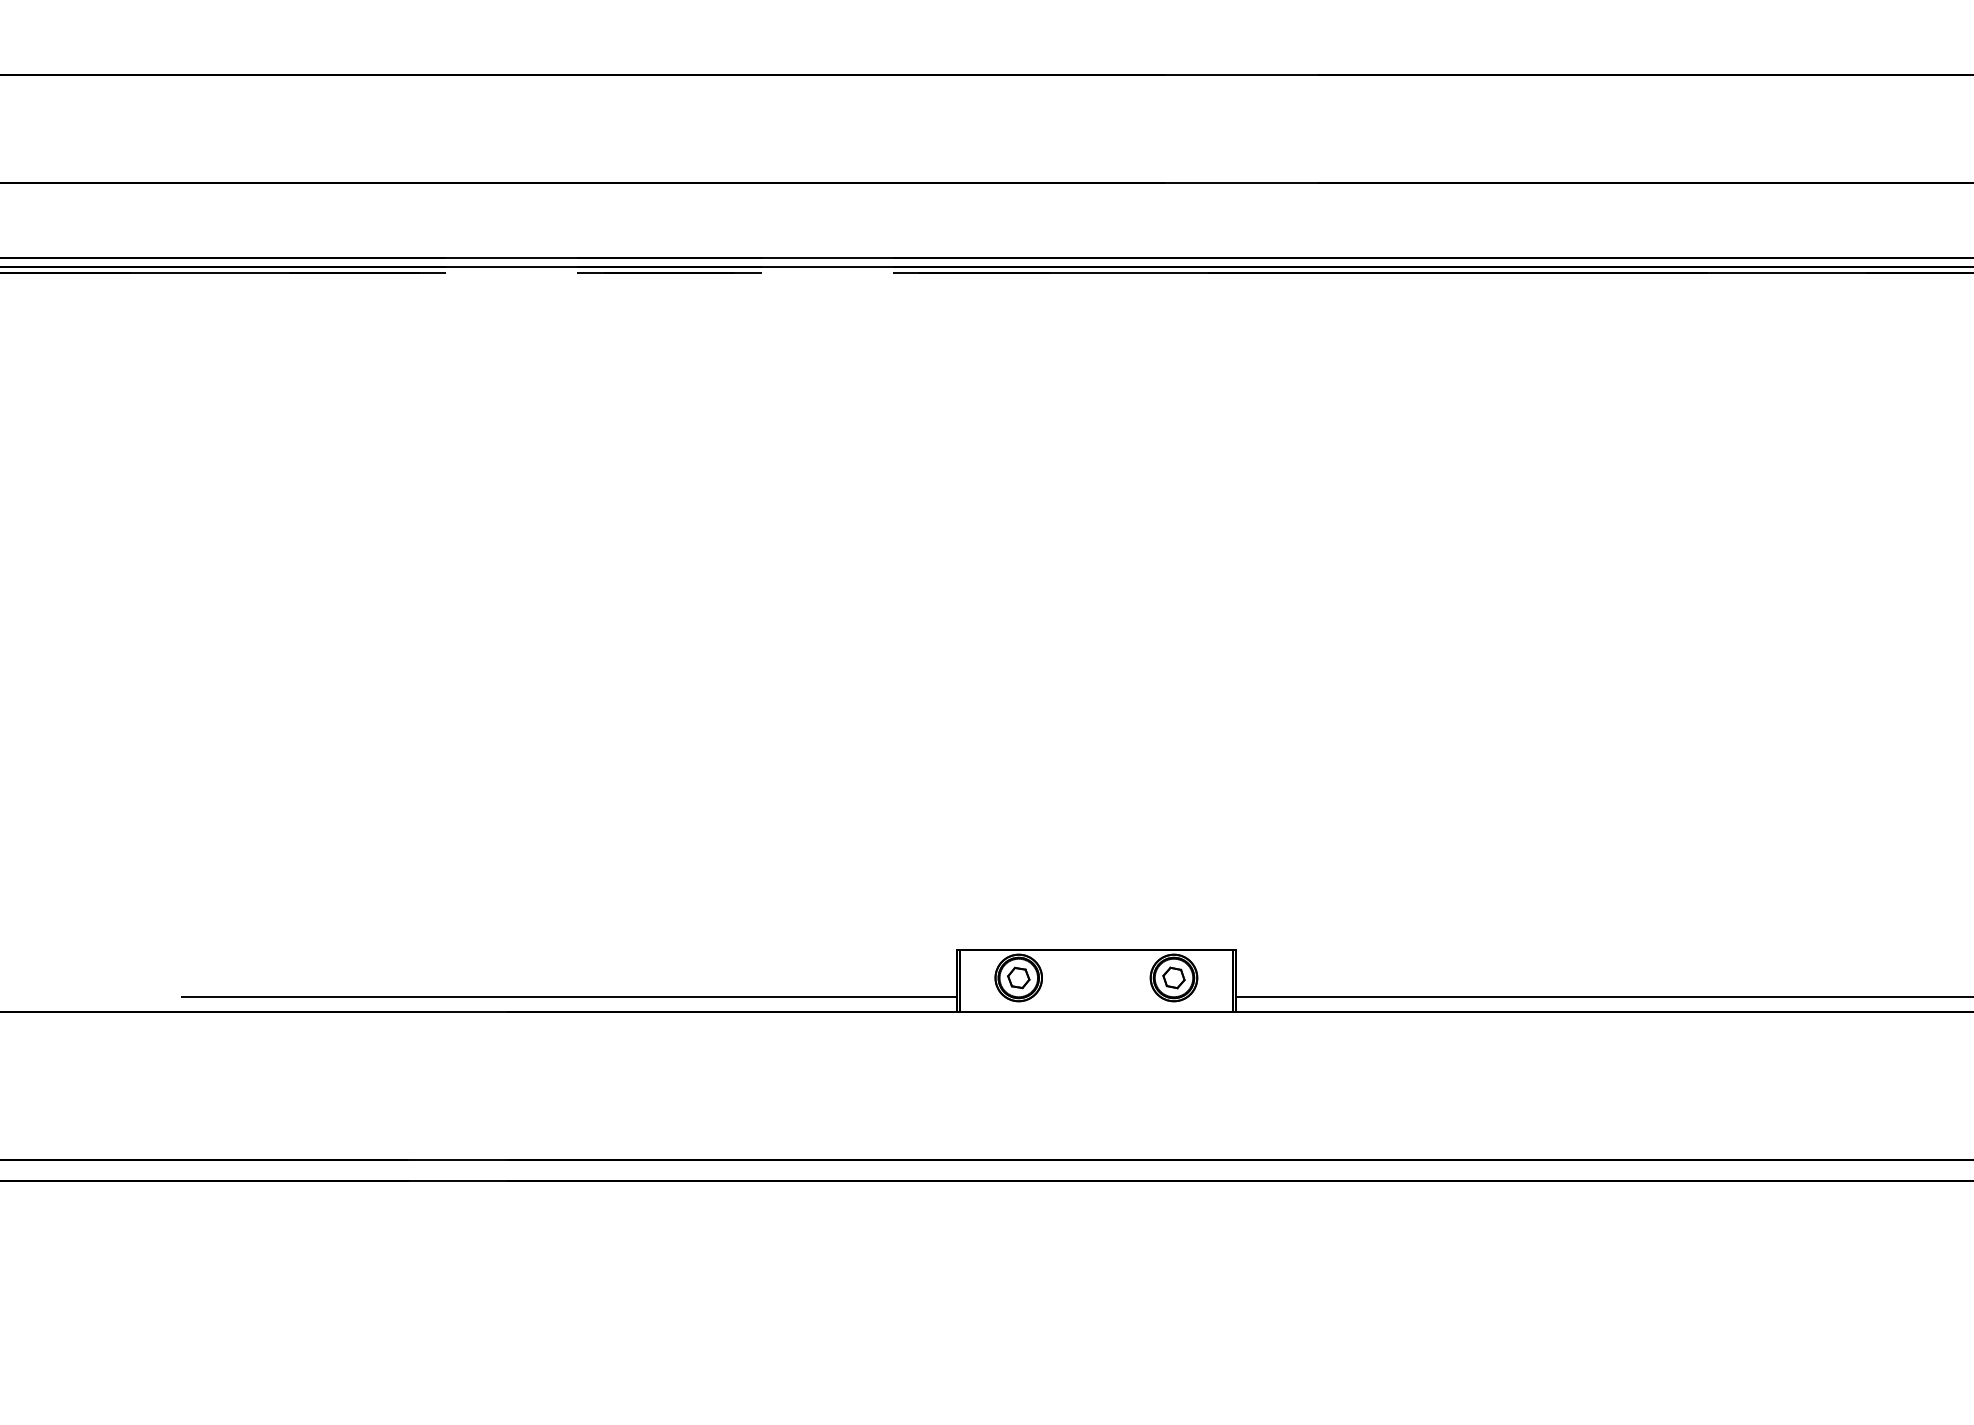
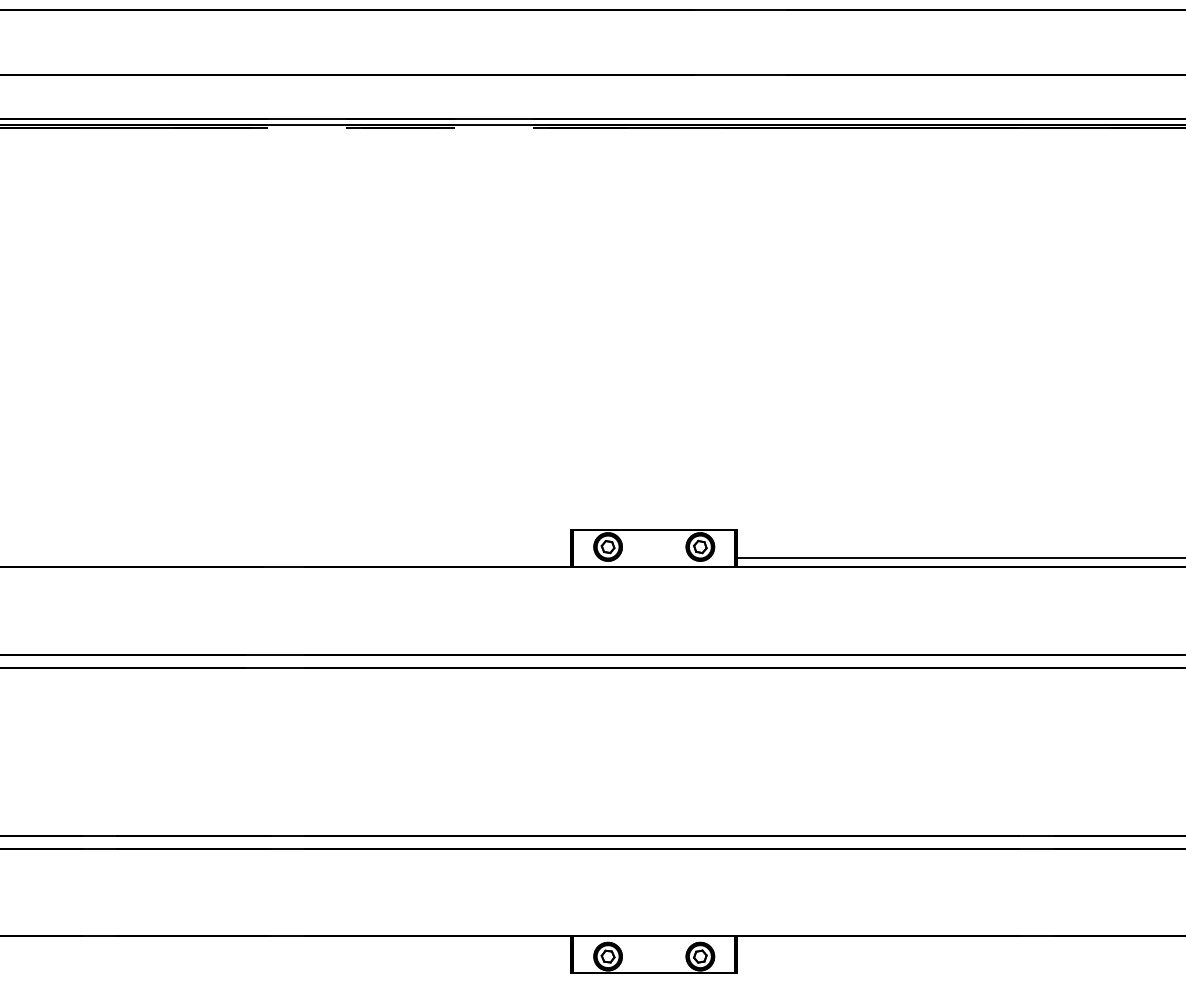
line: (568, 997) -> (340, 558), removed

